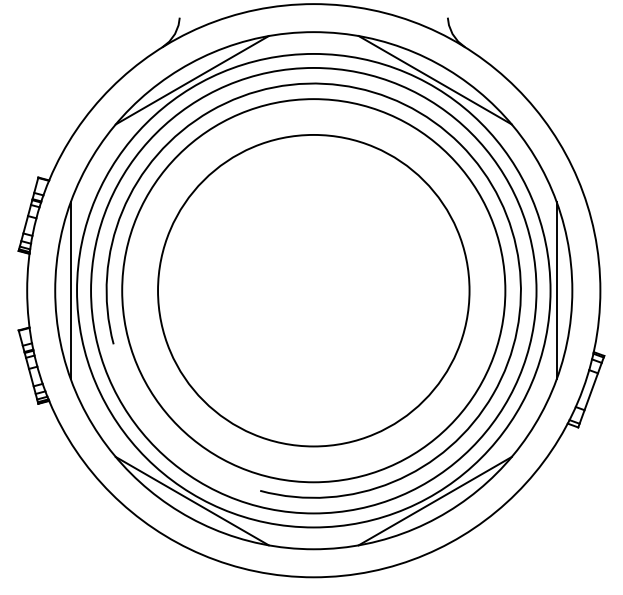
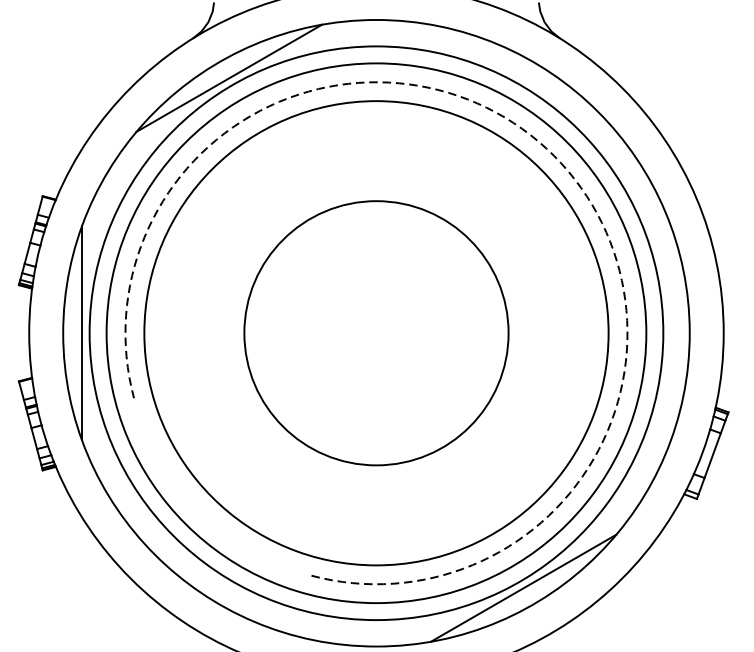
line: (434, 80) -> (522, 78), removed
arc: (460, 144) -> (554, 156), solid -> dashed
circle: (313, 290) -> (376, 333), size x0.7
line: (556, 290) -> (670, 333), removed
line: (191, 500) -> (228, 587), removed

